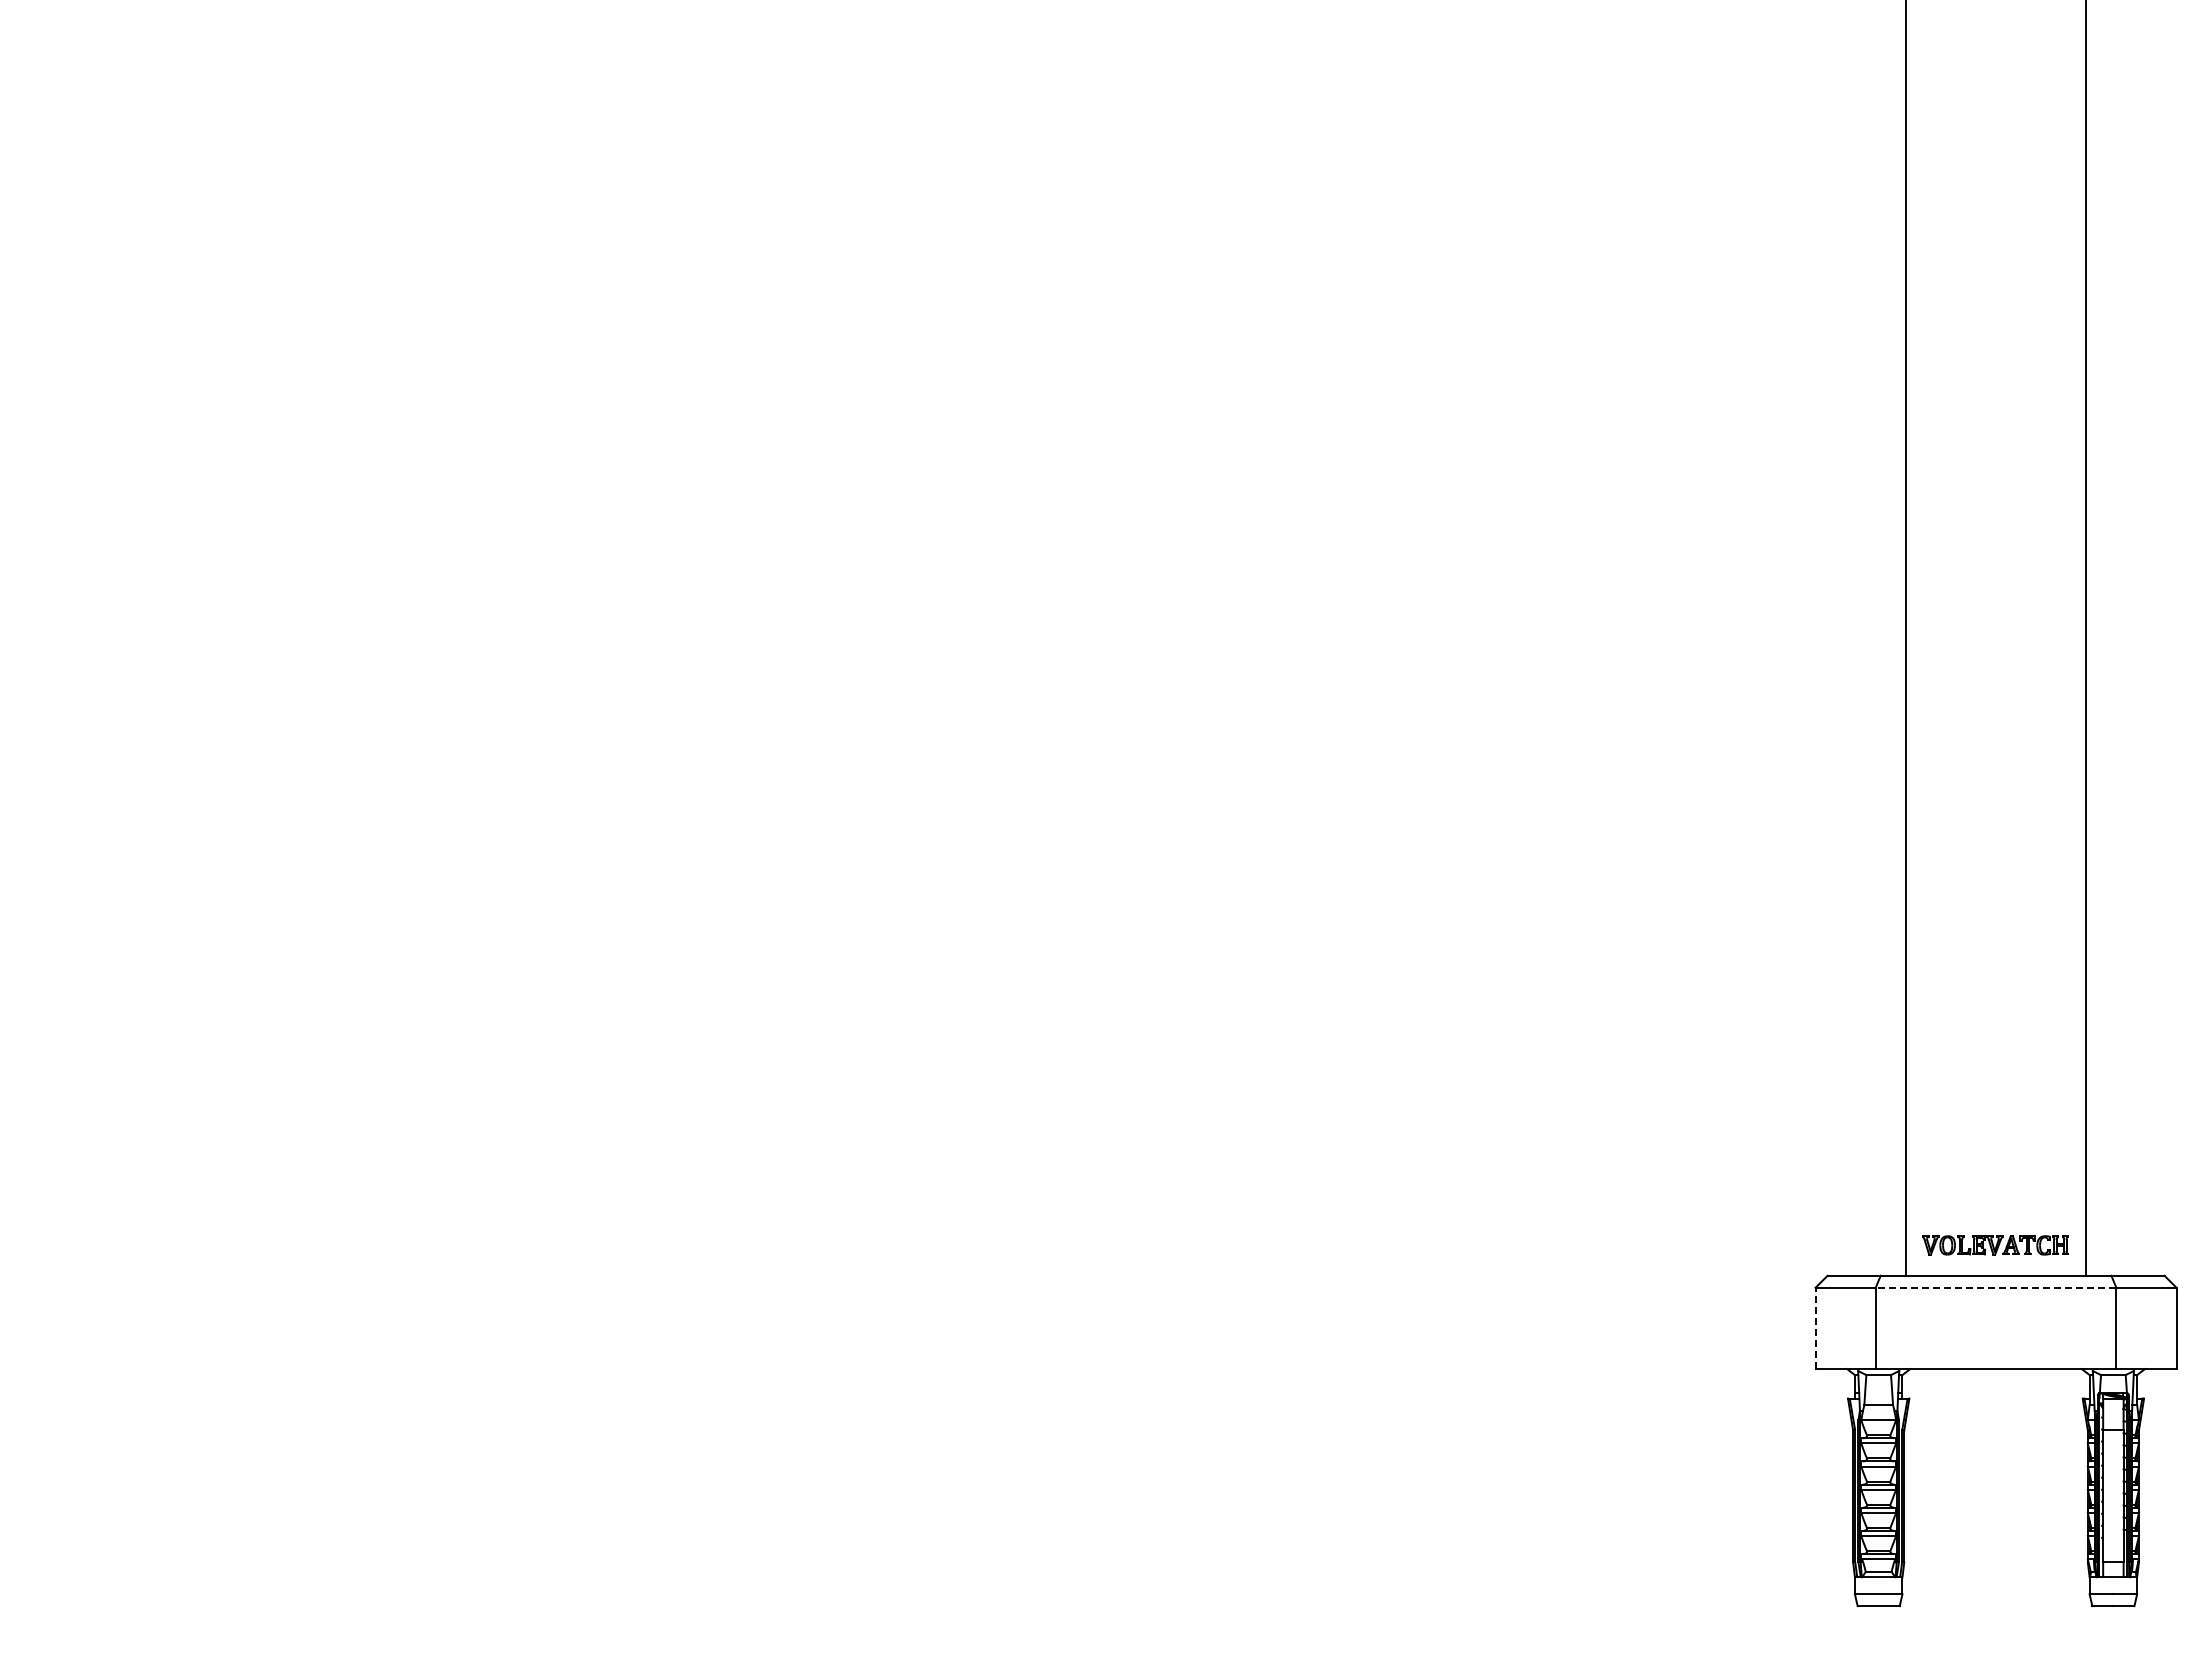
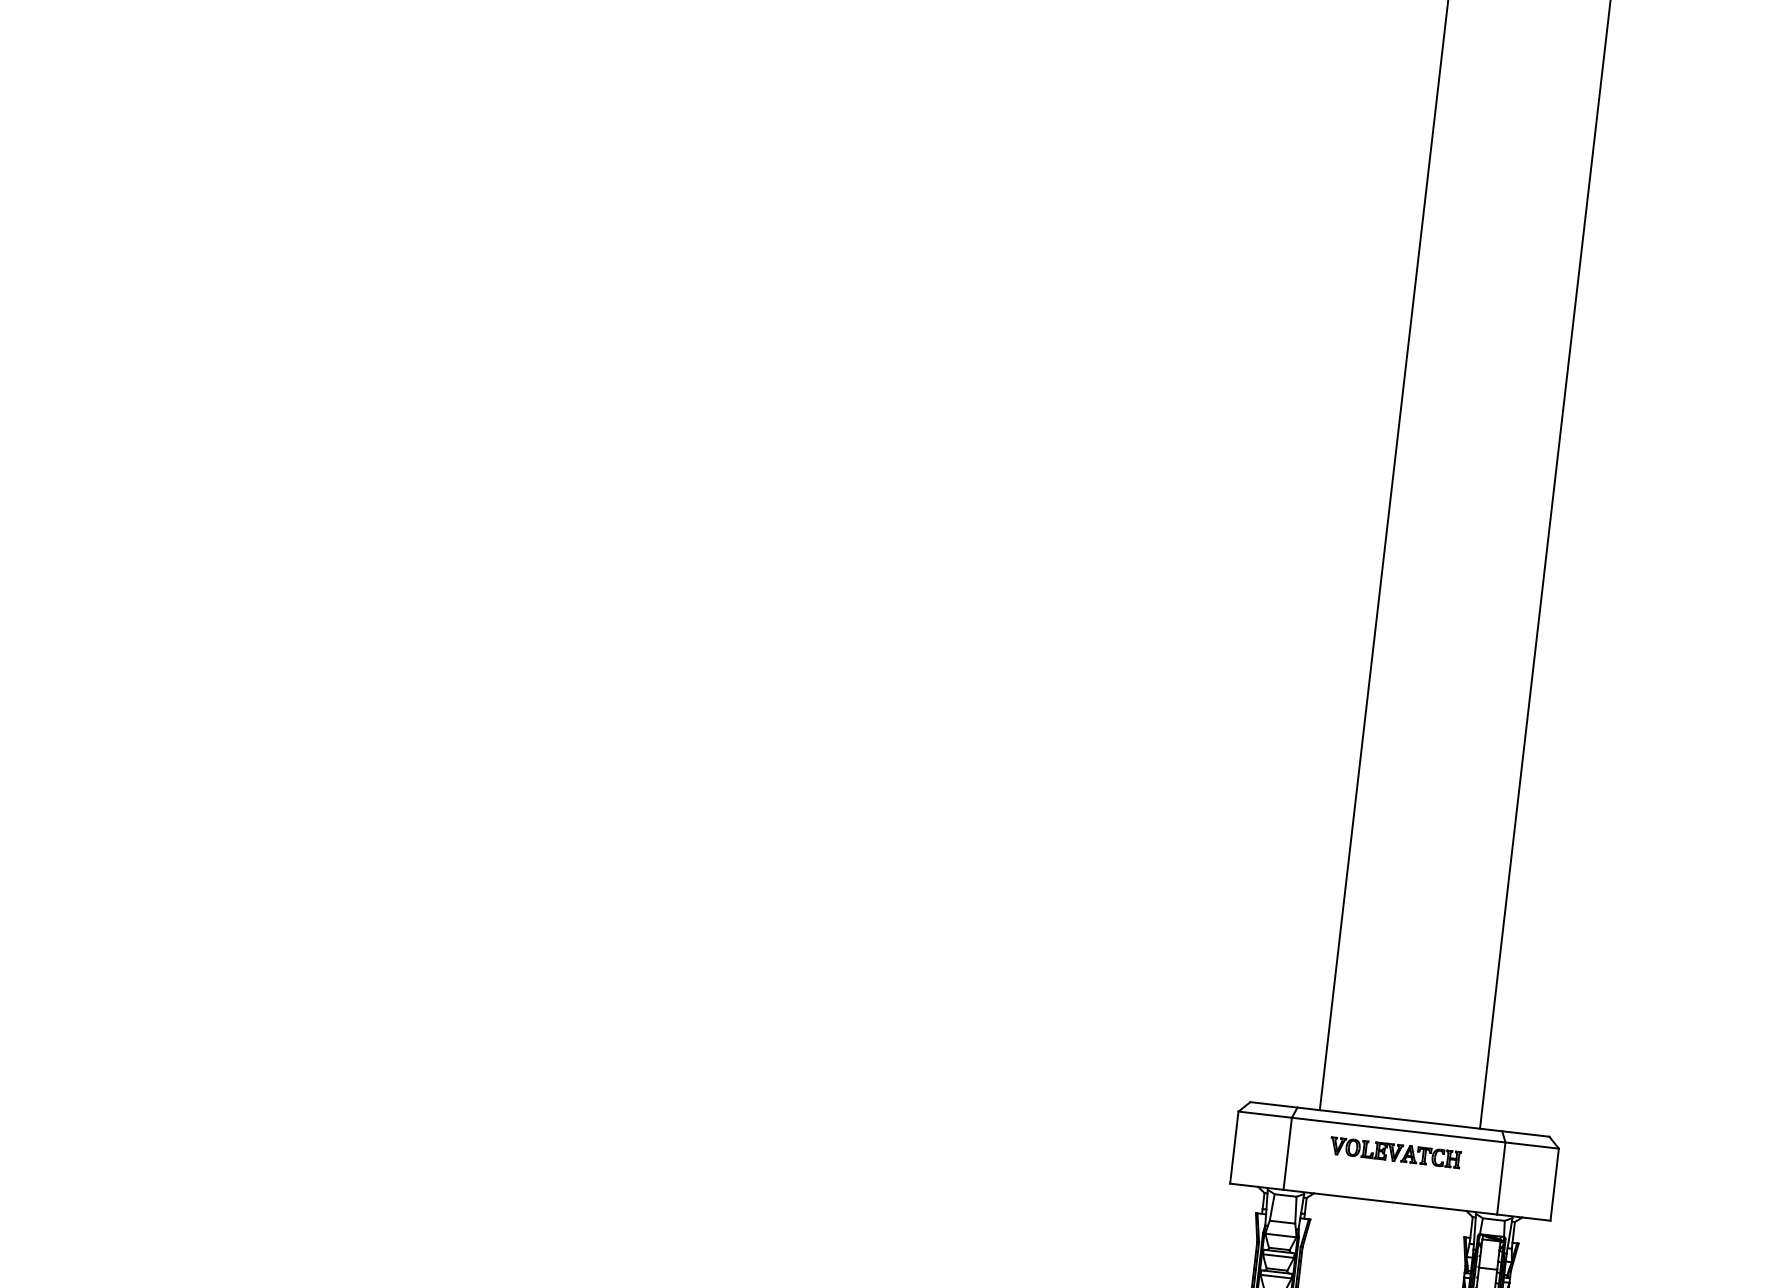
part: (1995, 1245) -> (1395, 1152), moved
line: (1995, 1287) -> (1398, 1129), dashed -> solid
line: (1815, 1328) -> (1234, 1147), dashed -> solid

